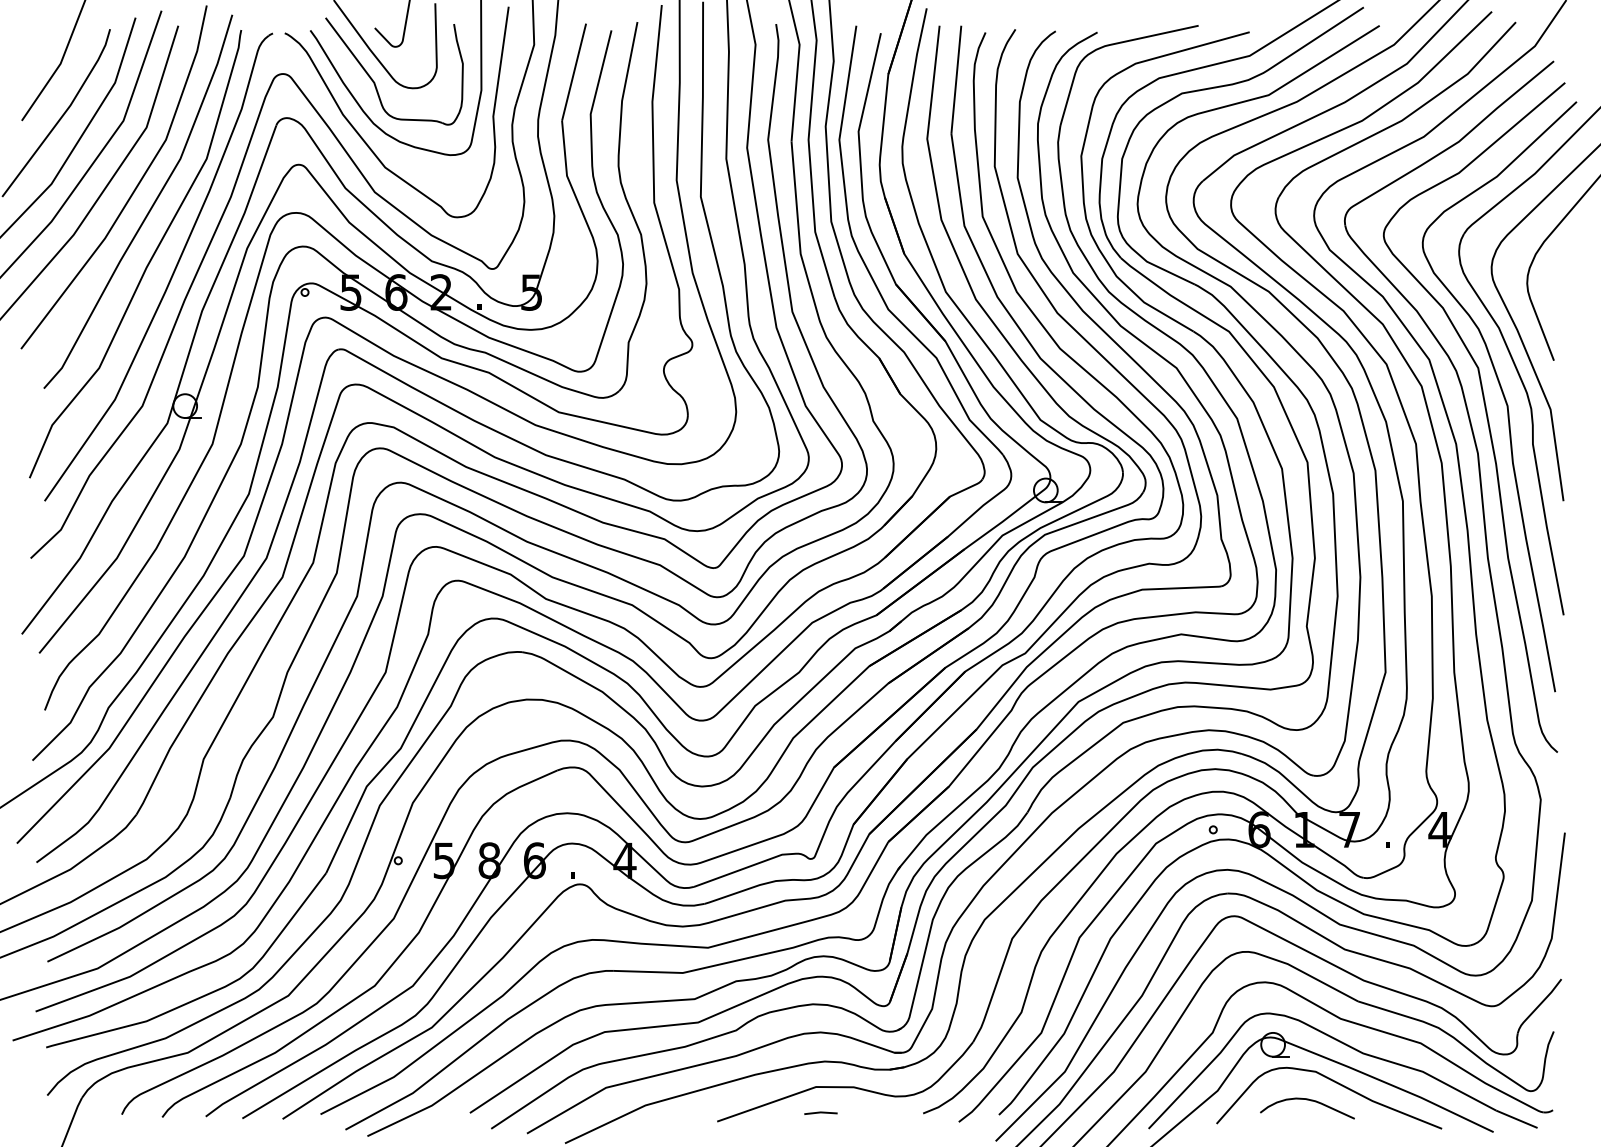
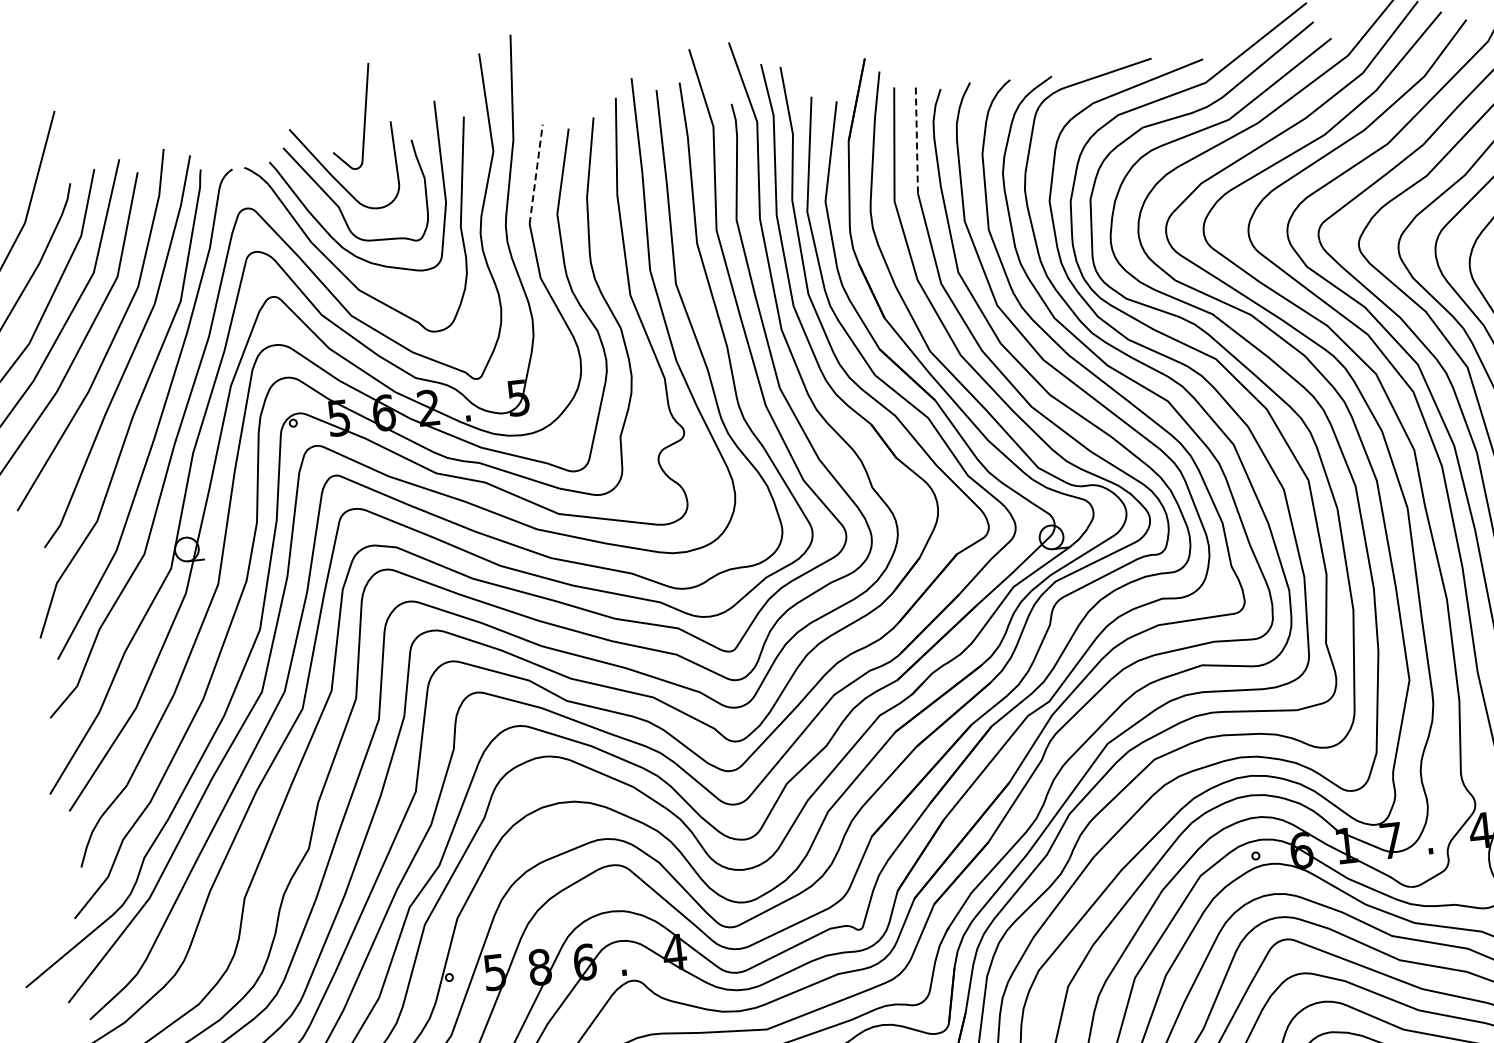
line: (574, 71) -> (536, 173), solid -> dashed
line: (956, 79) -> (916, 138), solid -> dashed

